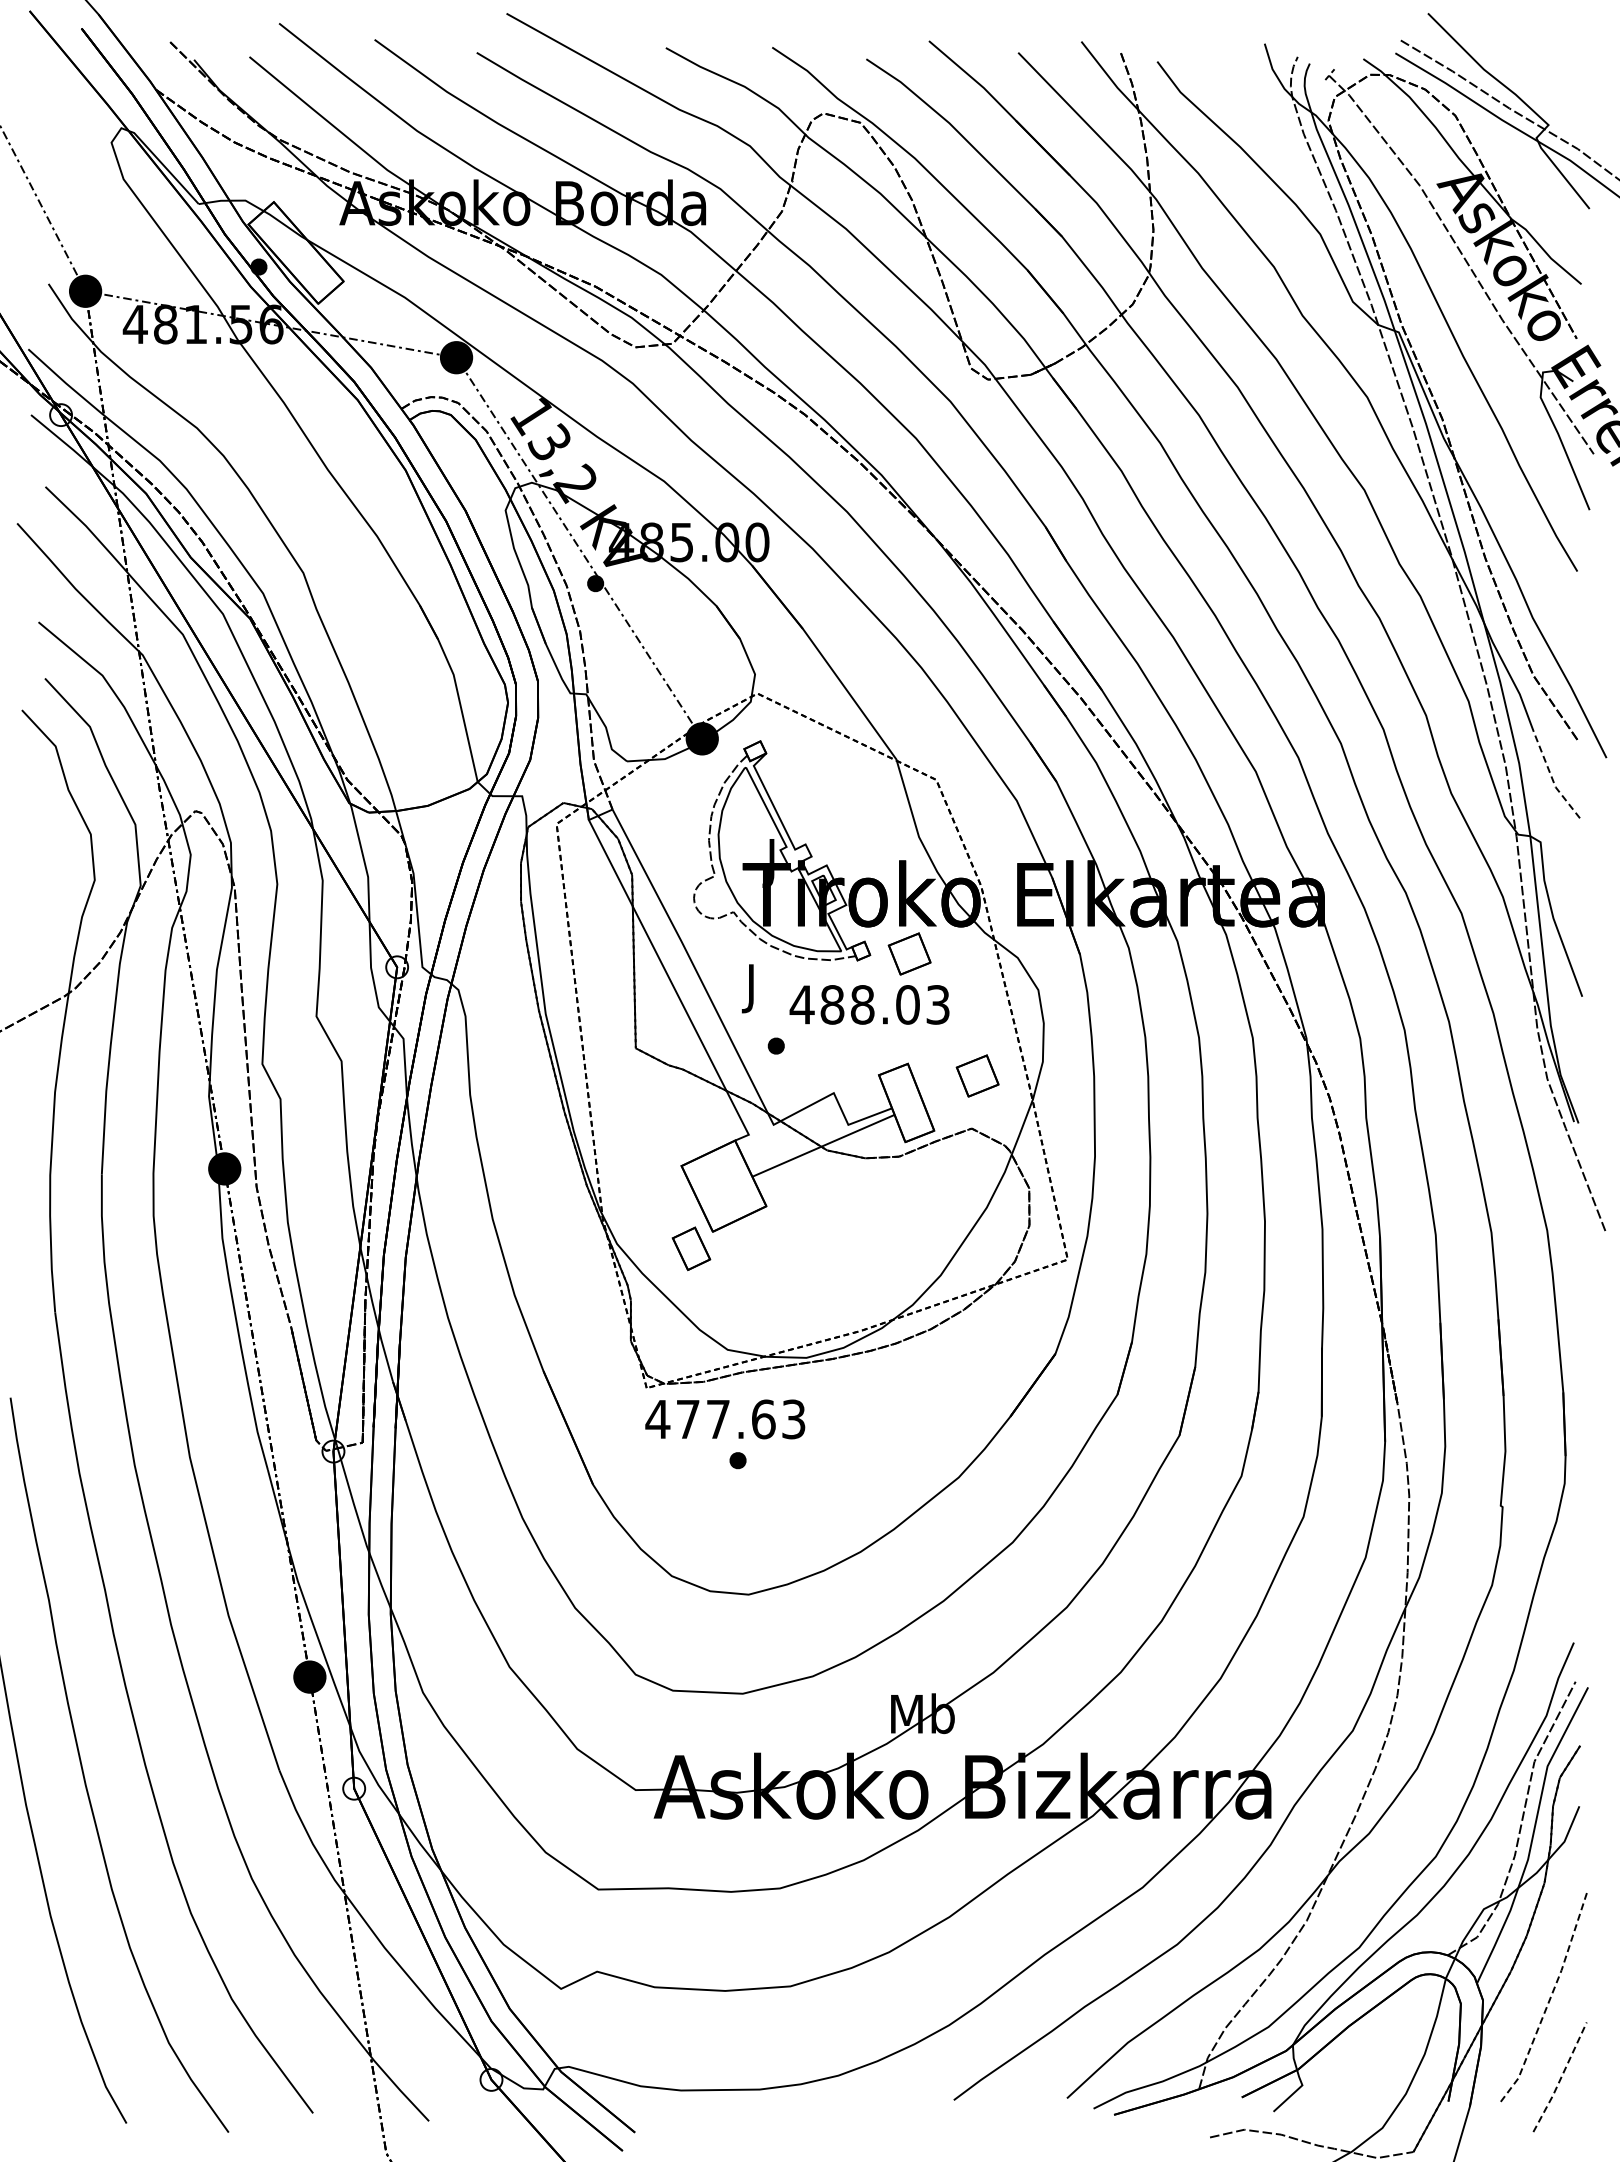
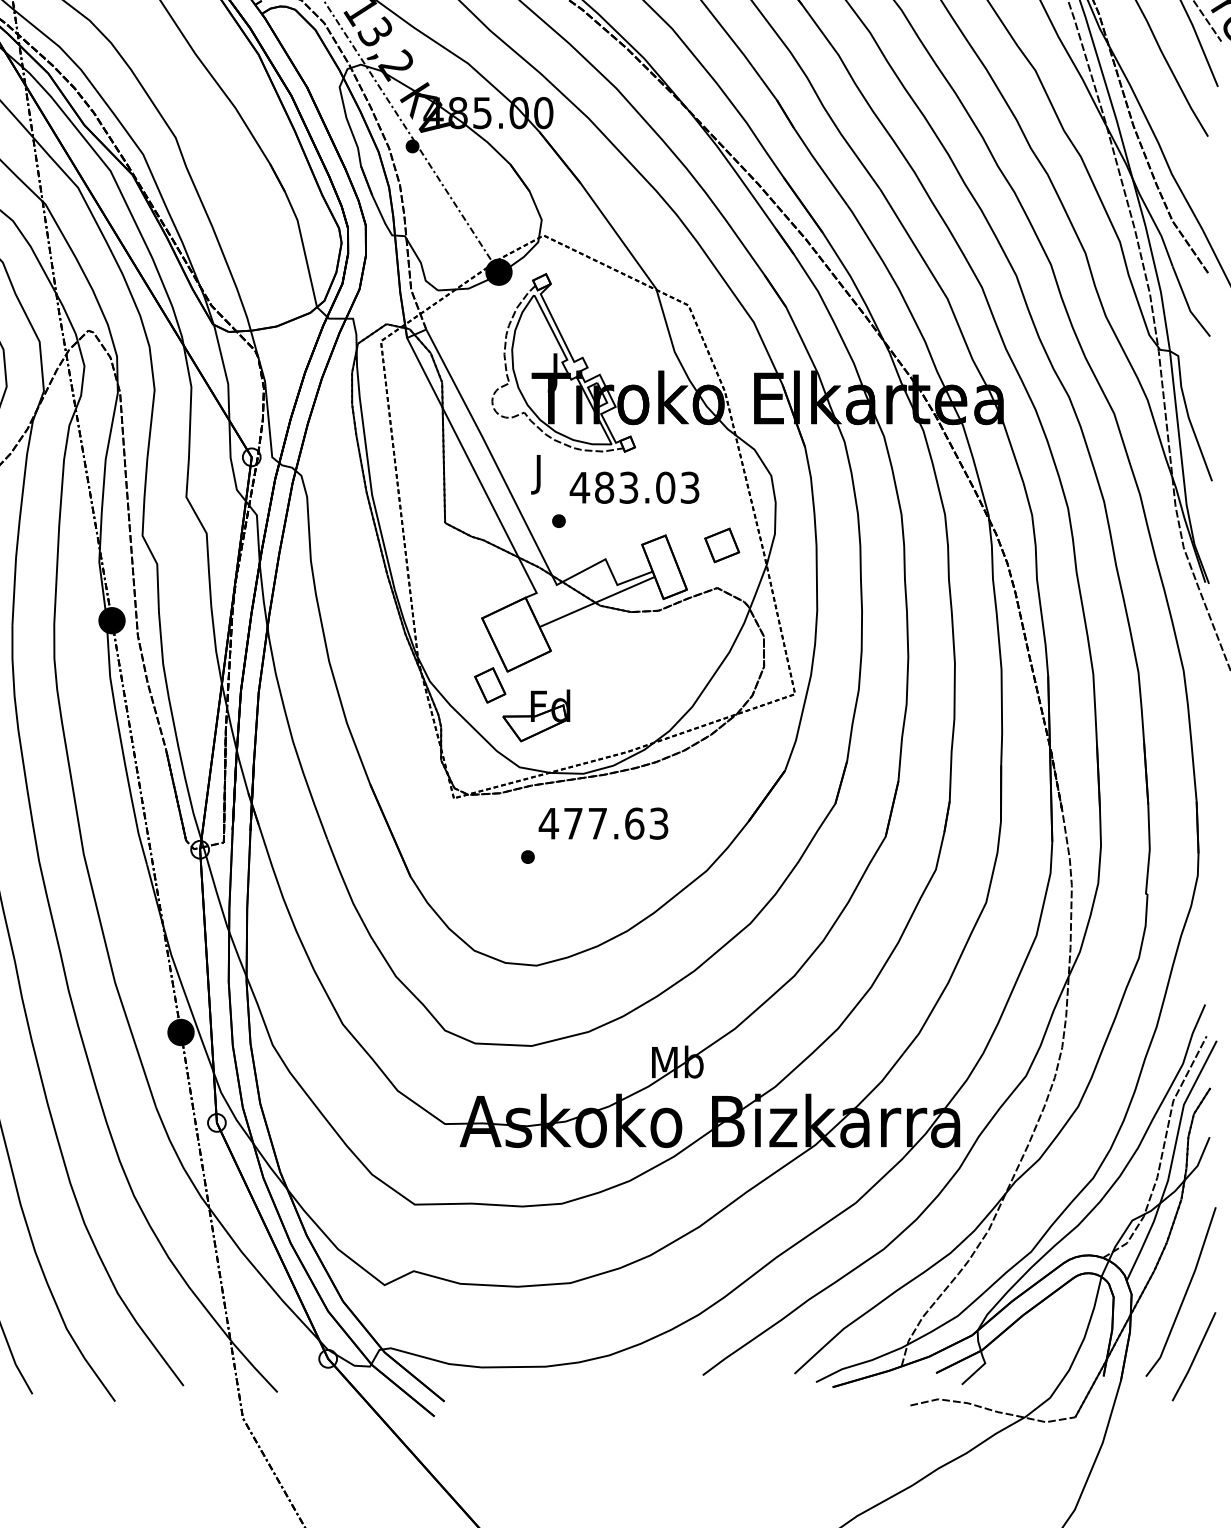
line: (1552, 778) -> (1187, 304), dashed -> solid
part: (909, 953) -> (666, 446), removed
text: (862, 1004) -> (628, 487), 488.03 -> 483.03
part: (748, 1285) -> (536, 715), added
text: (725, 1419) -> (603, 823), moved
line: (1549, 1999) -> (1185, 1293), dashed -> solid
line: (1560, 2078) -> (1194, 1357), dashed -> solid

